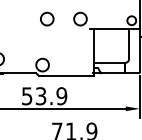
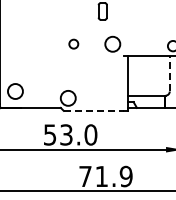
circle: (47, 18) -> (73, 43), size x0.6
line: (128, 43) -> (169, 73), solid -> dashed
line: (64, 75) -> (94, 110), solid -> dashed
text: (61, 95) -> (90, 134), 53.9 -> 53.0

